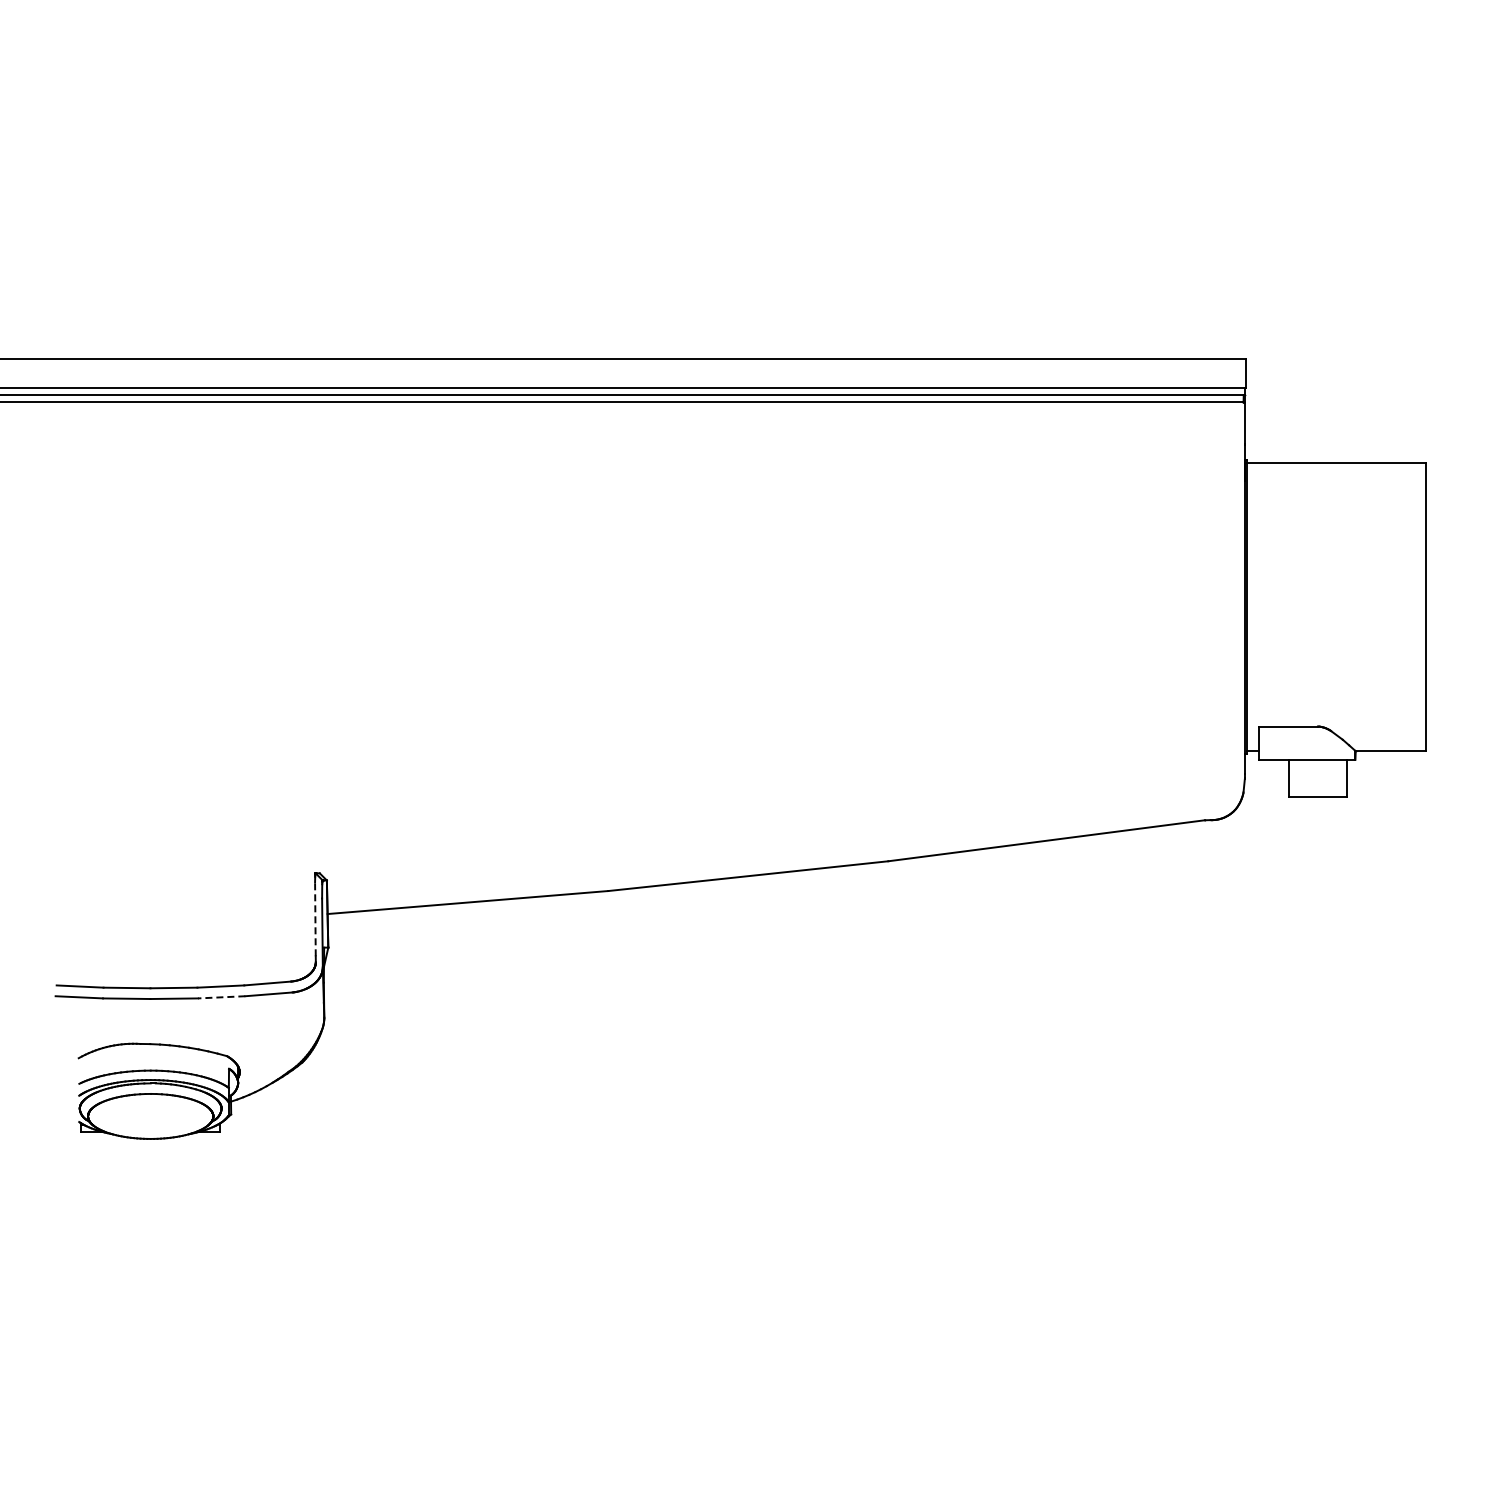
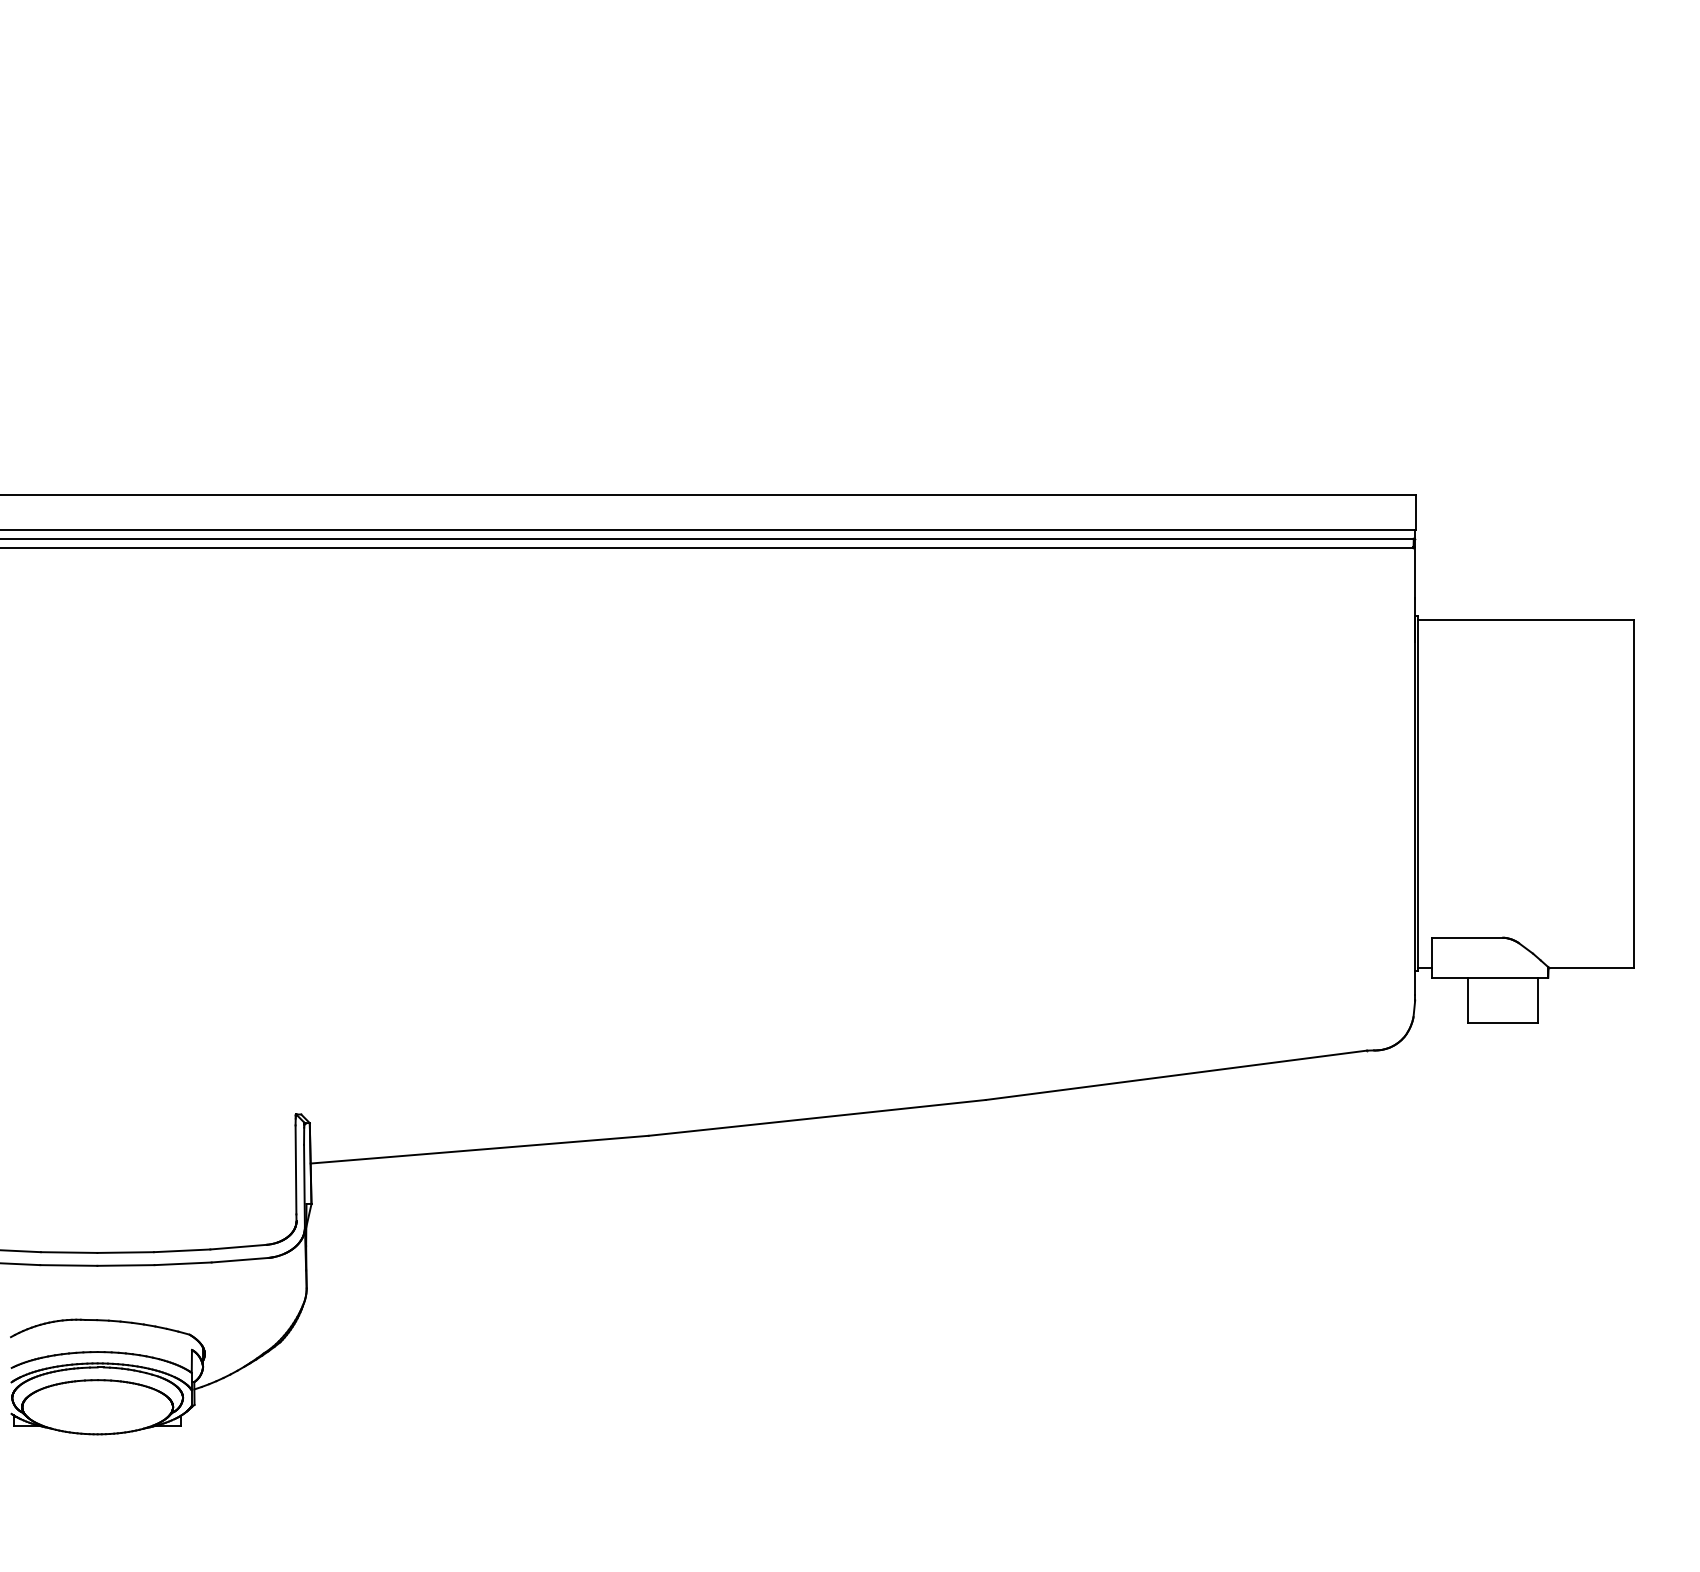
line: (315, 919) -> (296, 1170), dashed -> solid
line: (221, 997) -> (182, 1264), dashed -> solid

